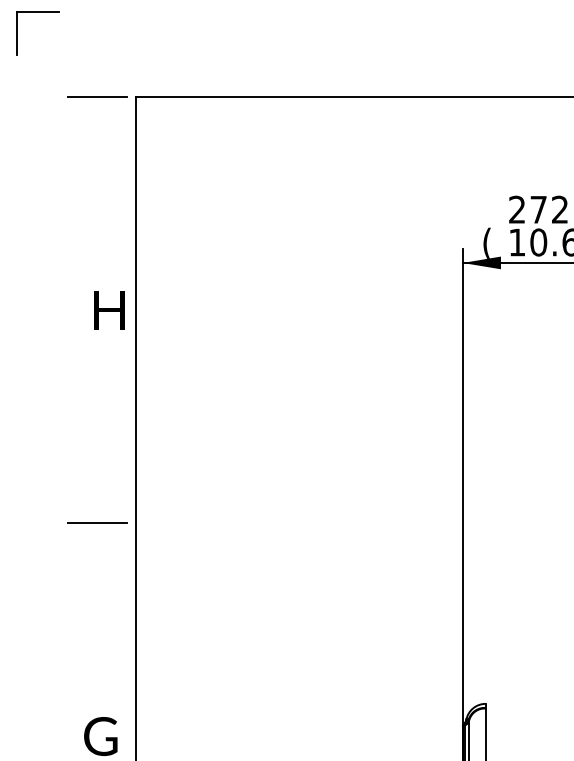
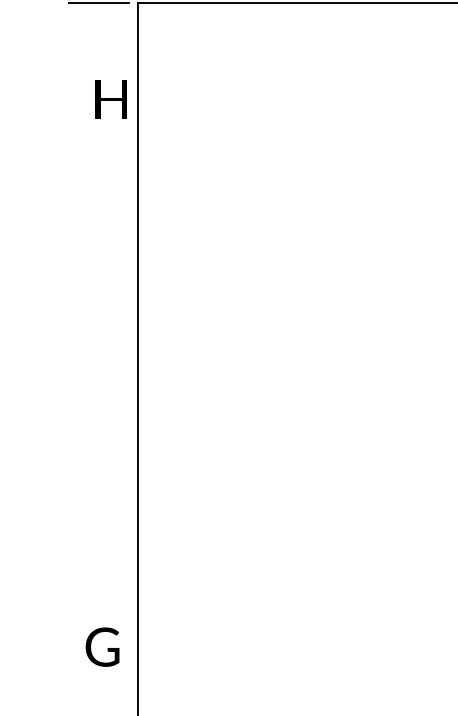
text: (109, 310) -> (111, 99), moved
line: (97, 523) -> (99, 432), removed

